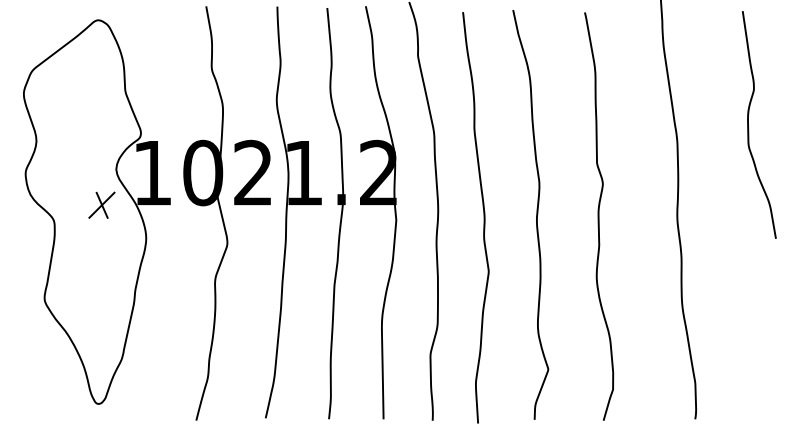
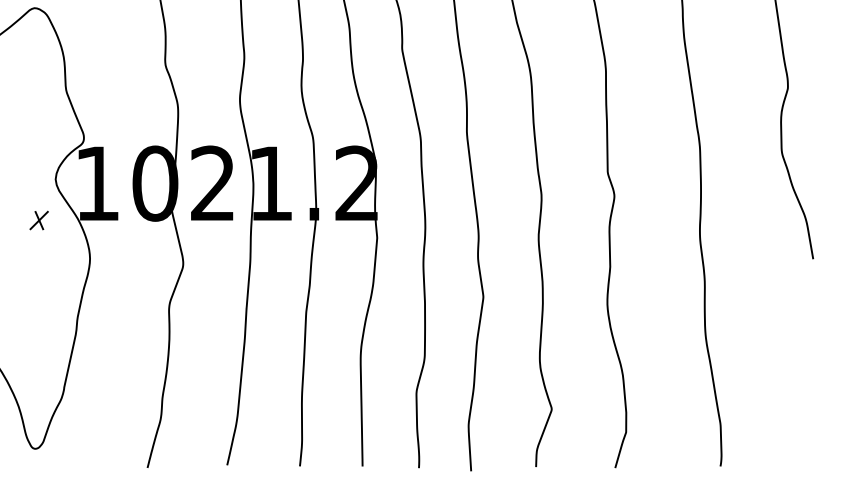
part: (101, 204) -> (38, 219), size x0.6

